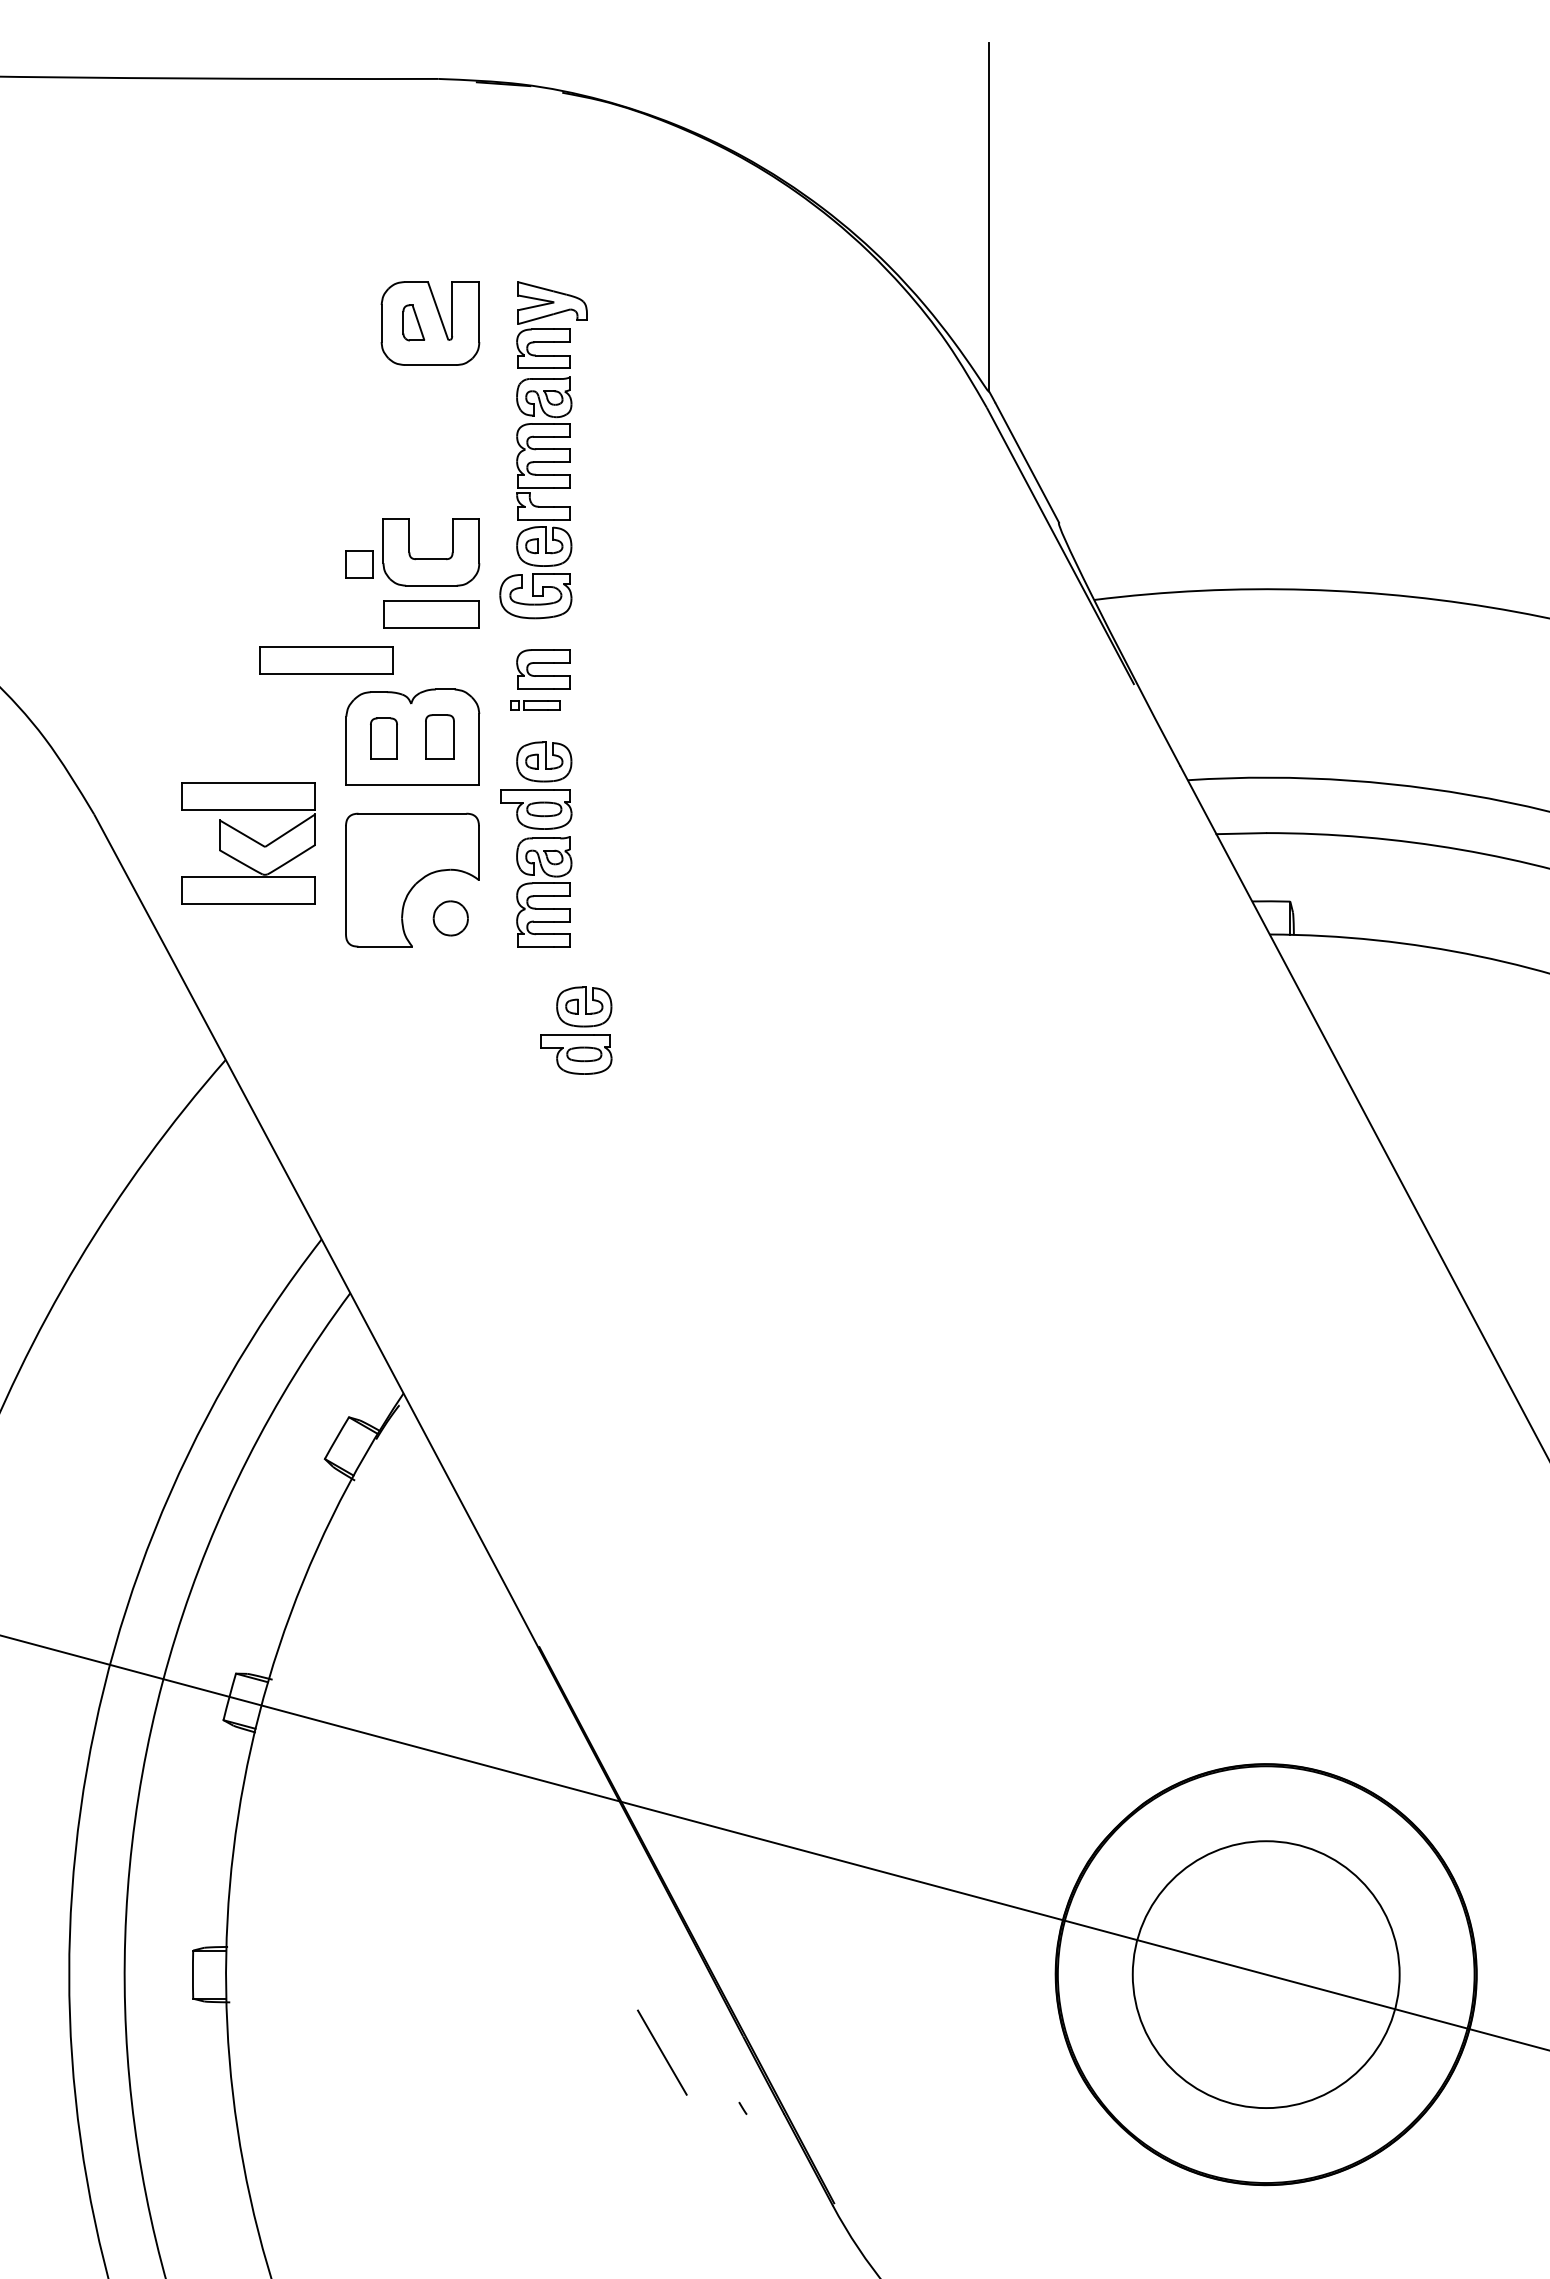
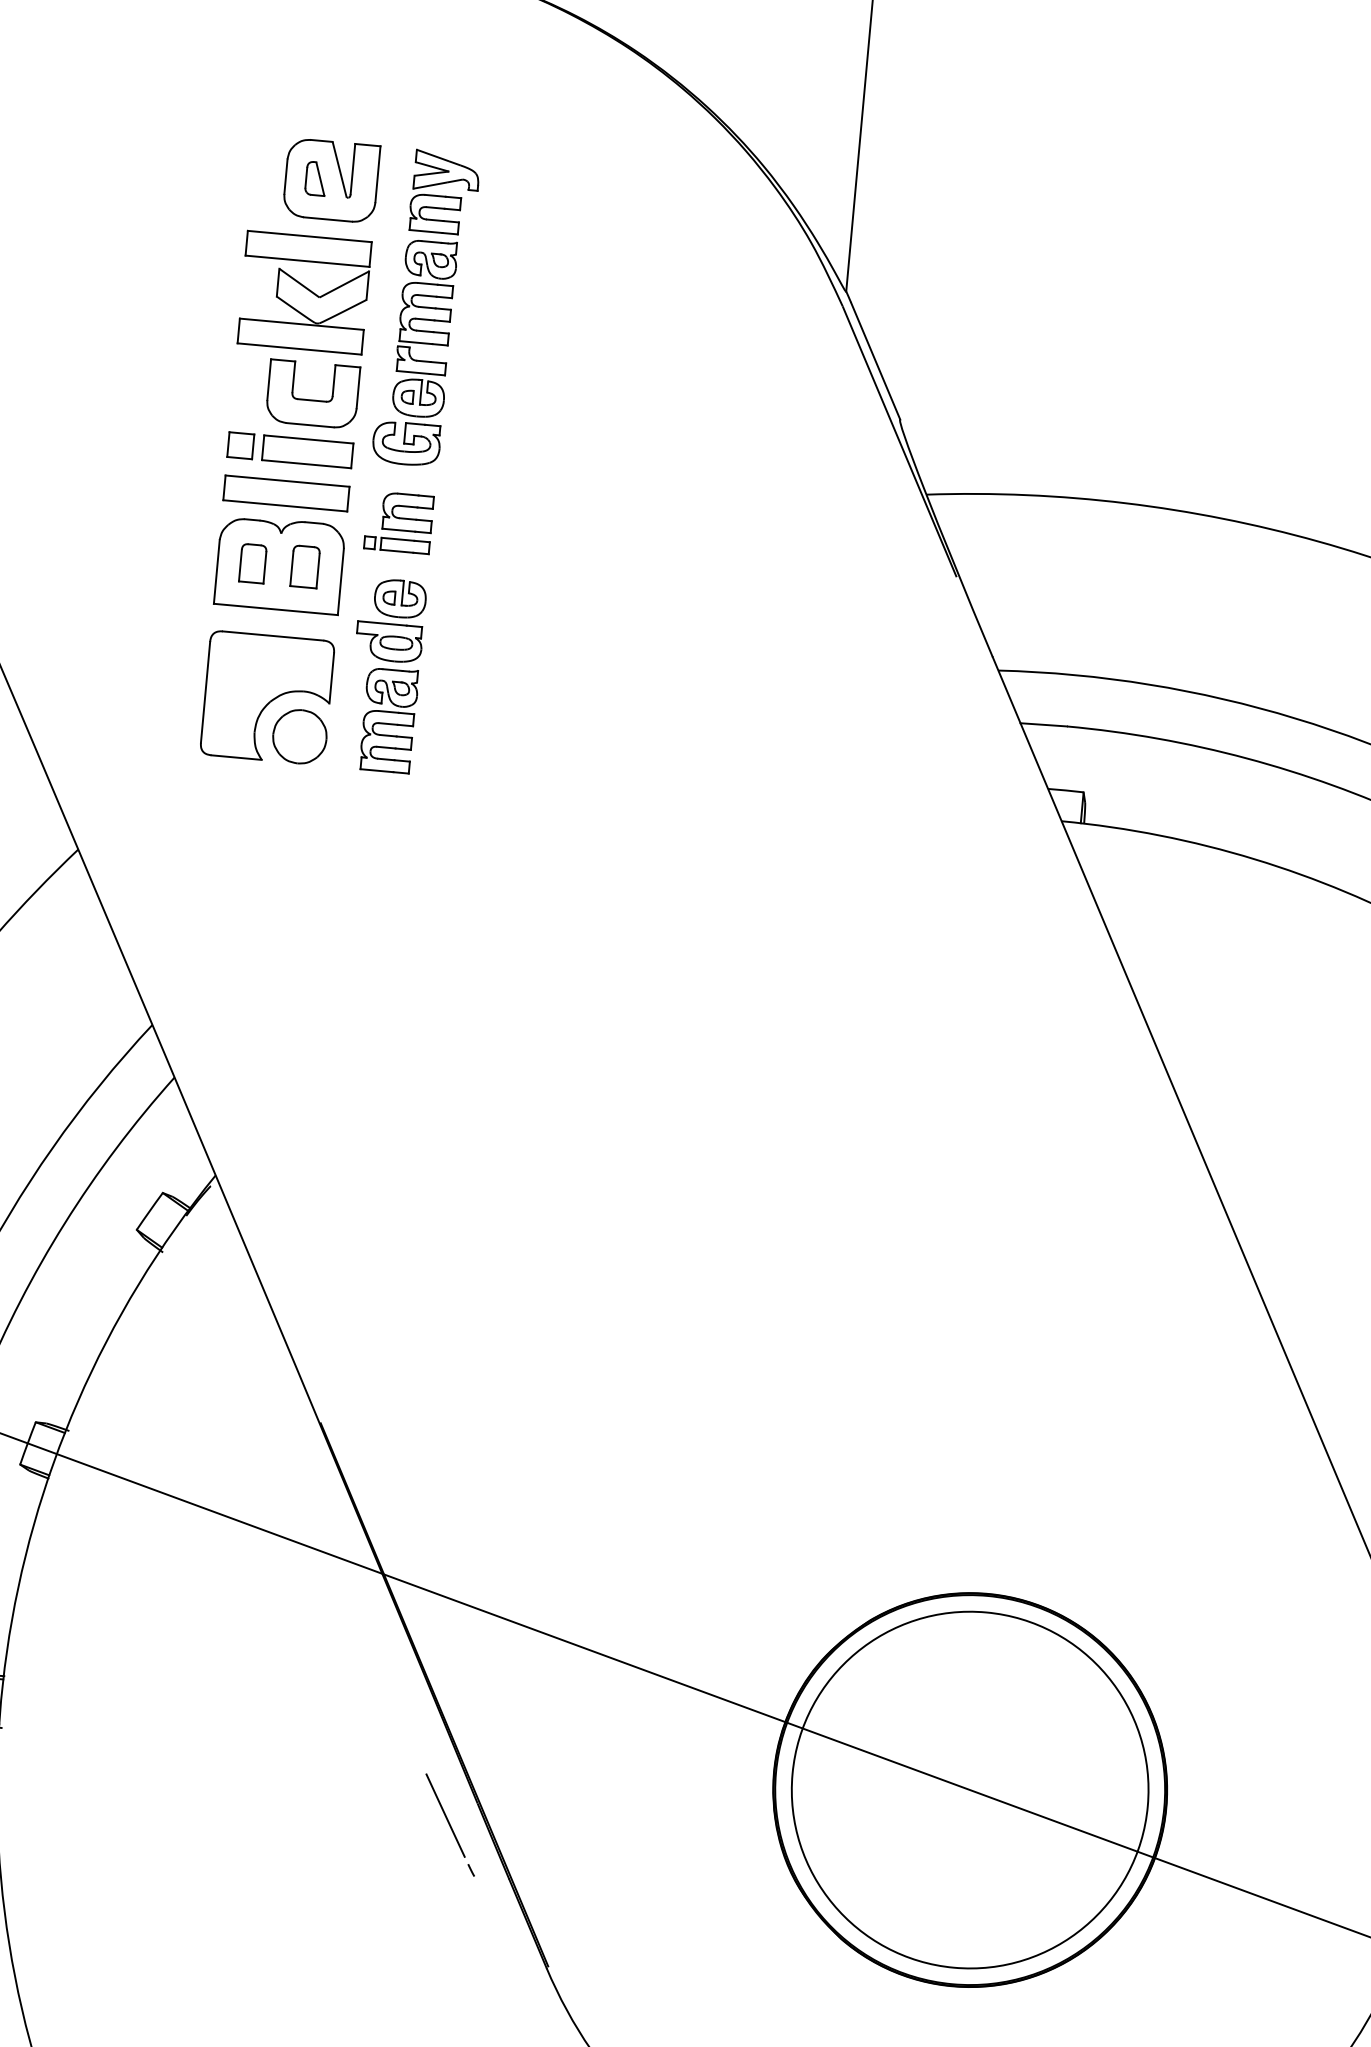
part: (359, 564) -> (240, 445), moved
part: (326, 660) -> (286, 493), moved
part: (535, 705) -> (396, 545), size x1.43
part: (248, 843) -> (304, 292), moved
part: (450, 918) -> (299, 736), size x1.67
part: (576, 1030) -> (407, 851), removed
circle: (1265, 1974) -> (969, 1789), size x1.43
line: (662, 2052) -> (445, 1815), moved

